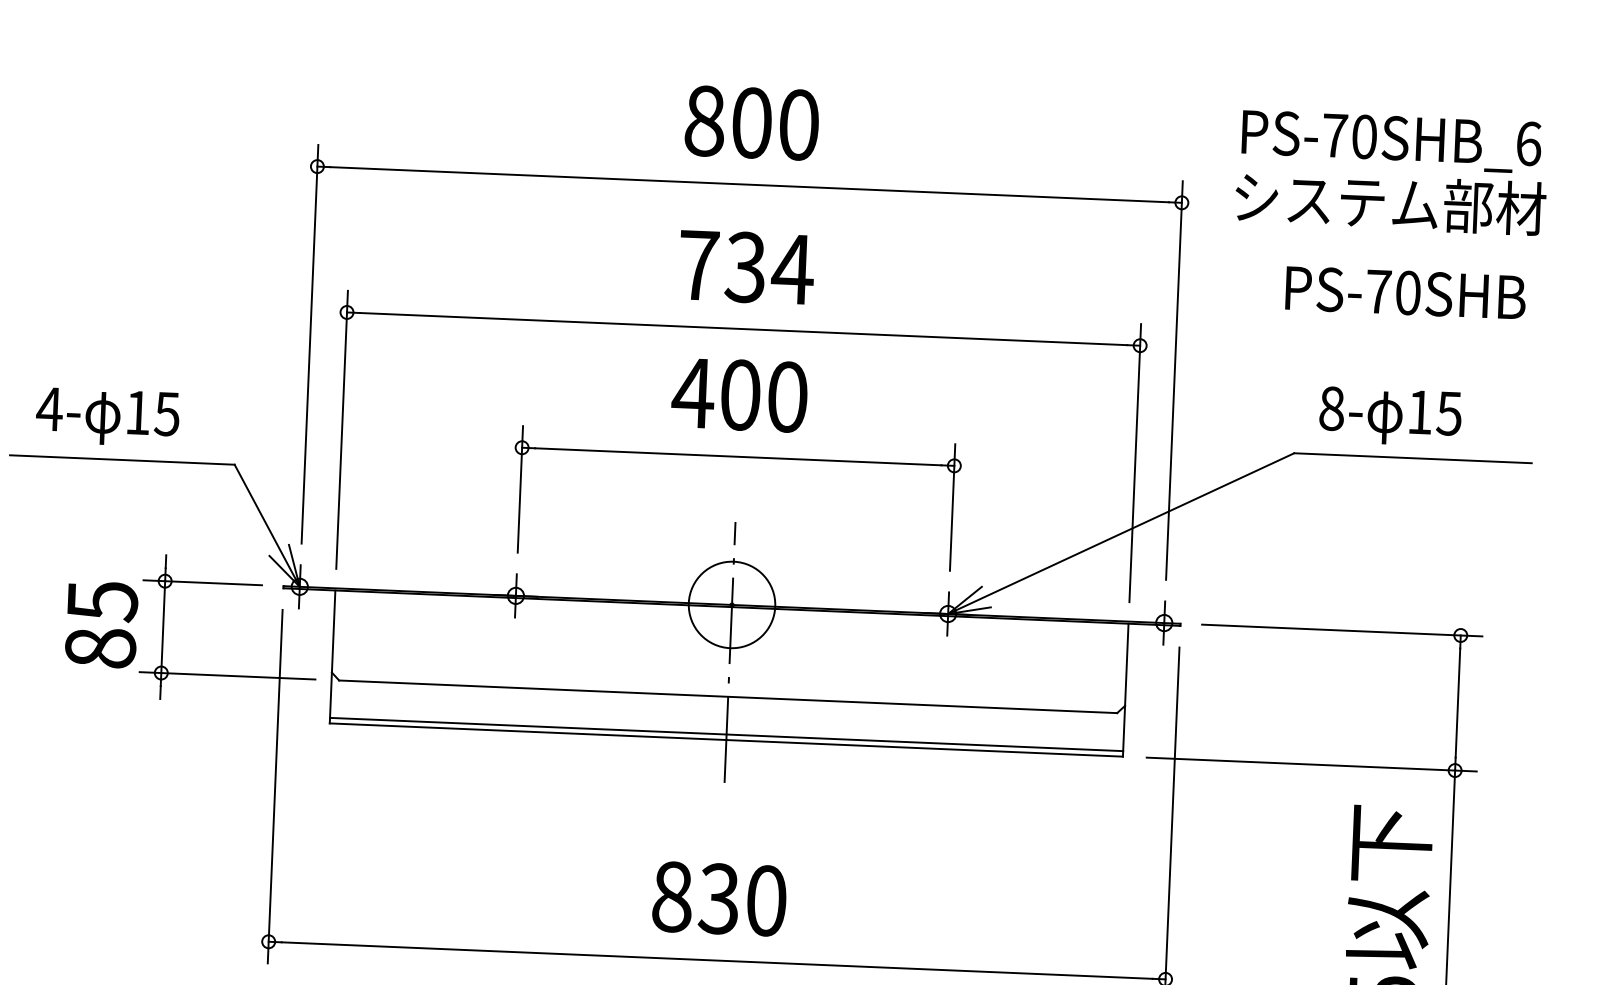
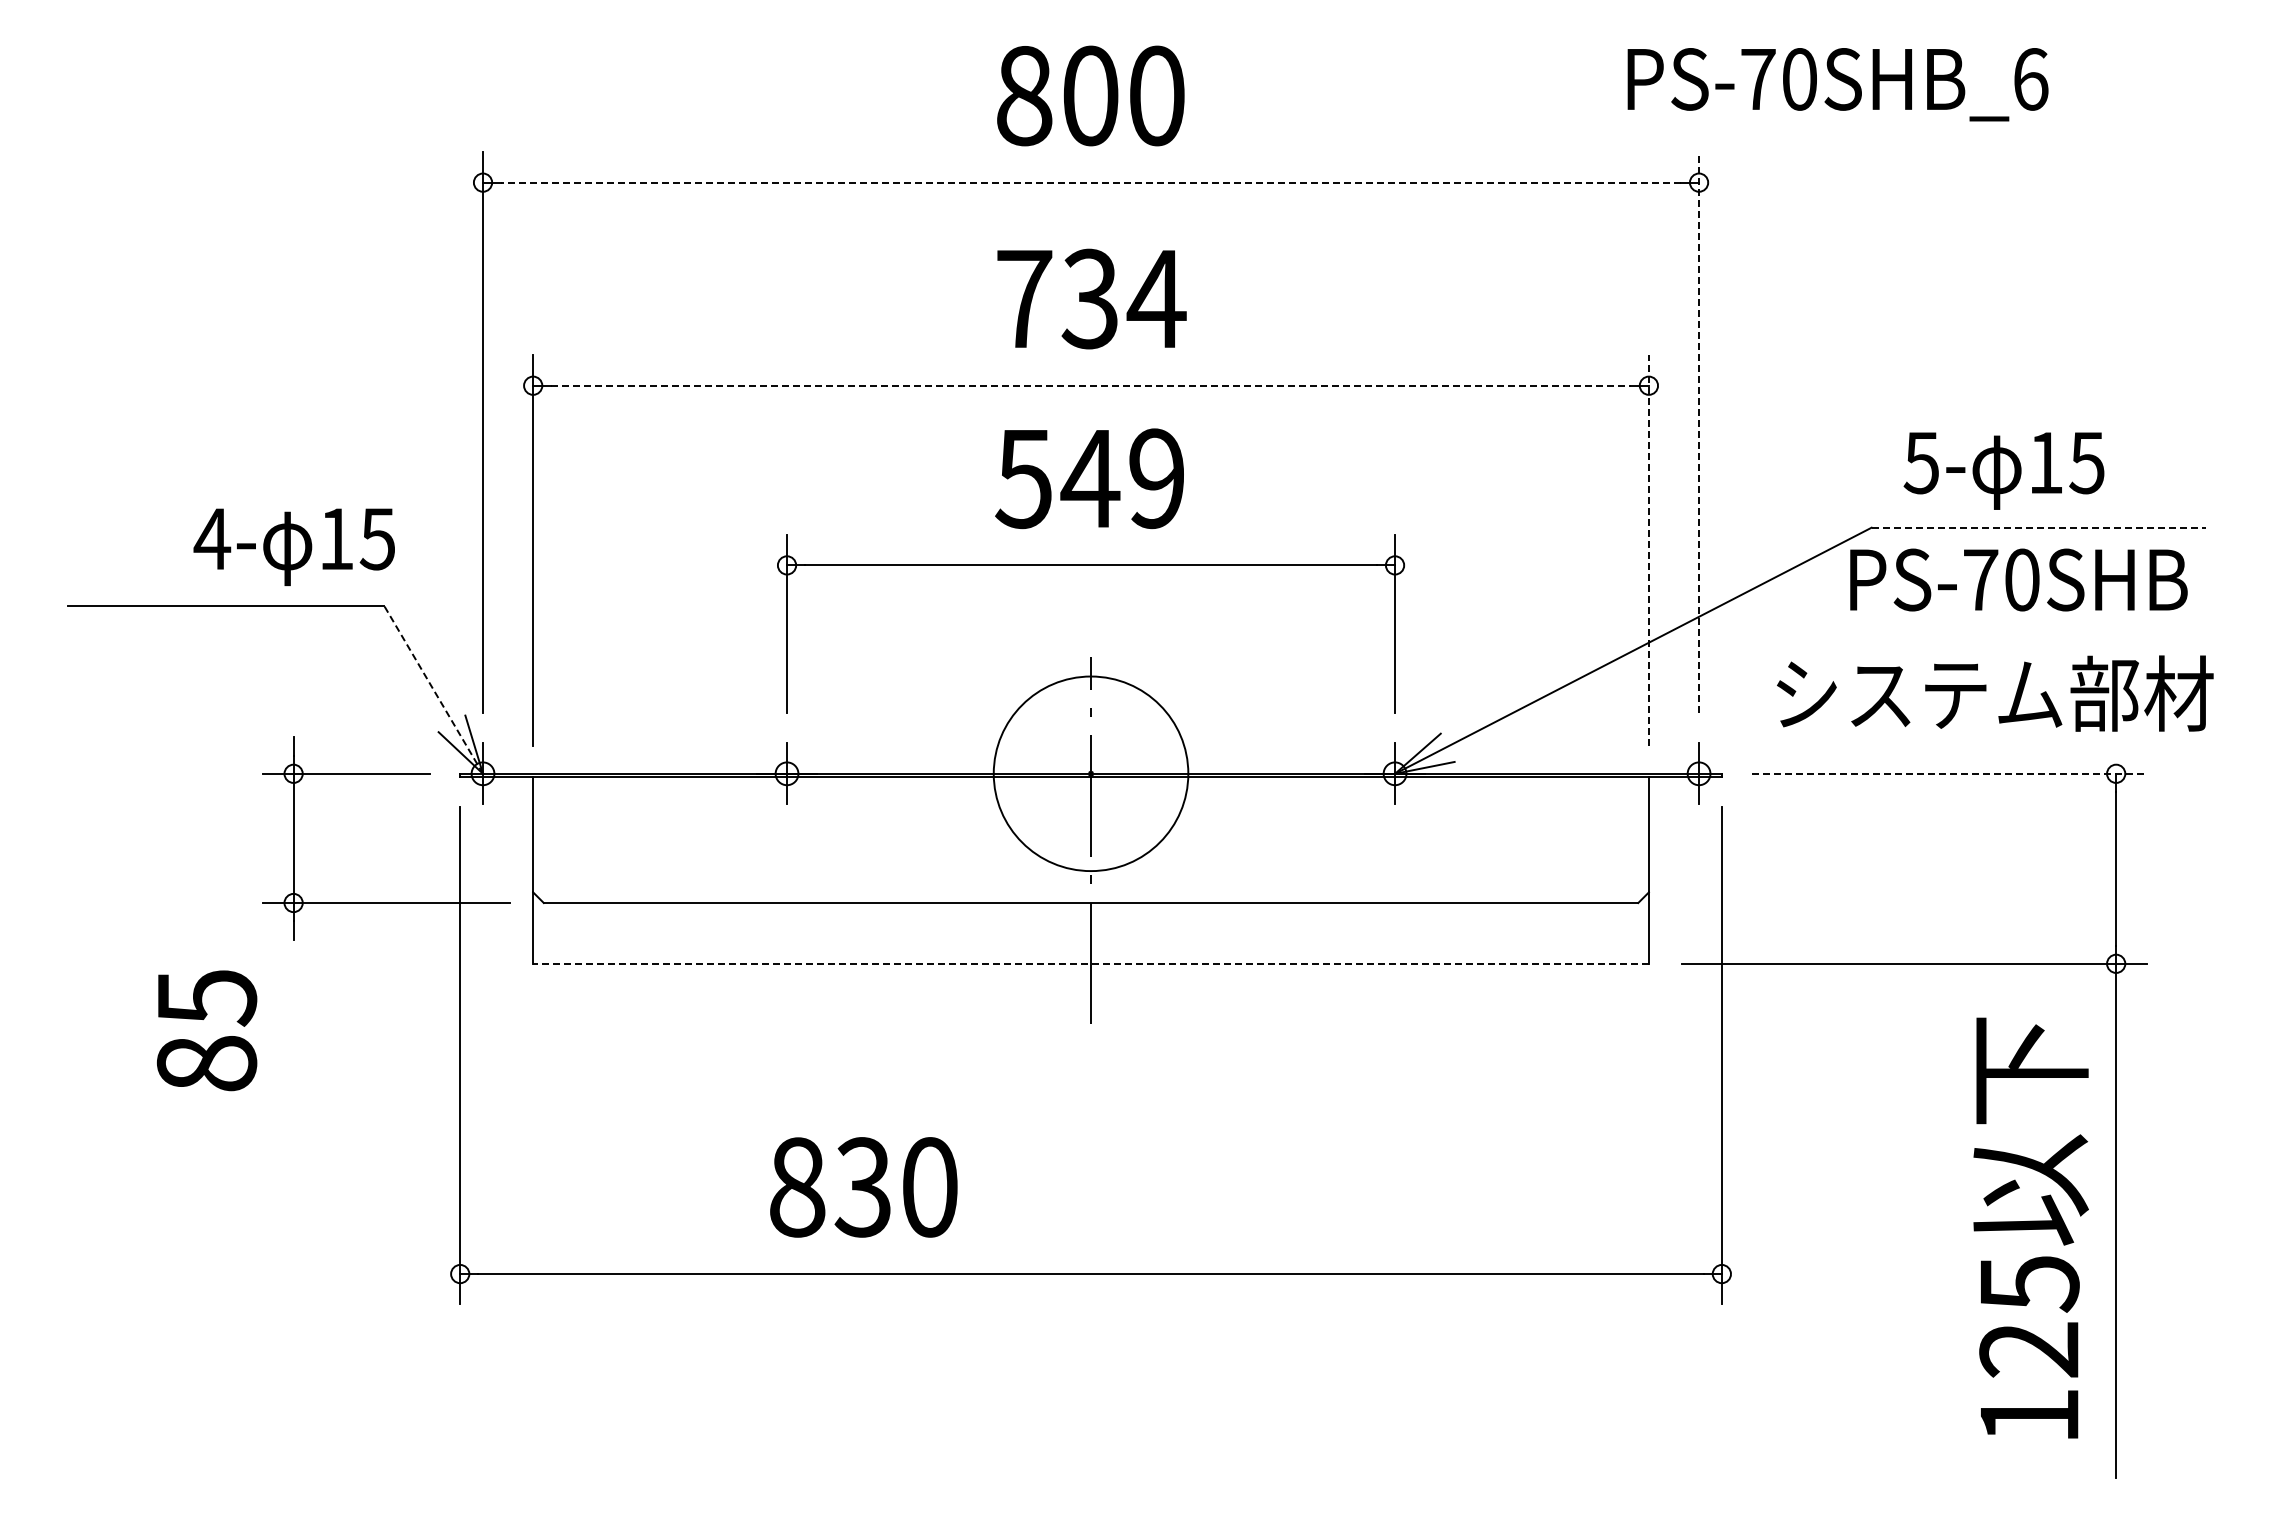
text: (1391, 141) -> (1837, 84), moved
line: (749, 184) -> (1091, 182), solid -> dashed
text: (1390, 202) -> (1995, 693), moved
text: (1405, 292) -> (2018, 579), moved
line: (743, 328) -> (1091, 385), solid -> dashed
line: (1174, 380) -> (1699, 432), solid -> dashed
text: (739, 394) -> (1089, 478), 400 -> 549
text: (1331, 408) -> (1921, 462), 8- -> 5-
text: (107, 416) -> (293, 546), moved
line: (1413, 458) -> (2039, 527), solid -> dashed
line: (1134, 462) -> (1648, 550), solid -> dashed
line: (267, 525) -> (433, 689), solid -> dashed
circle: (731, 604) -> (1090, 773), size x1.6
text: (102, 624) -> (207, 1030), moved
line: (1342, 630) -> (1949, 773), solid -> dashed
line: (726, 734) -> (1090, 956), removed
line: (726, 739) -> (1091, 963), solid -> dashed
text: (719, 899) -> (863, 1187), moved

